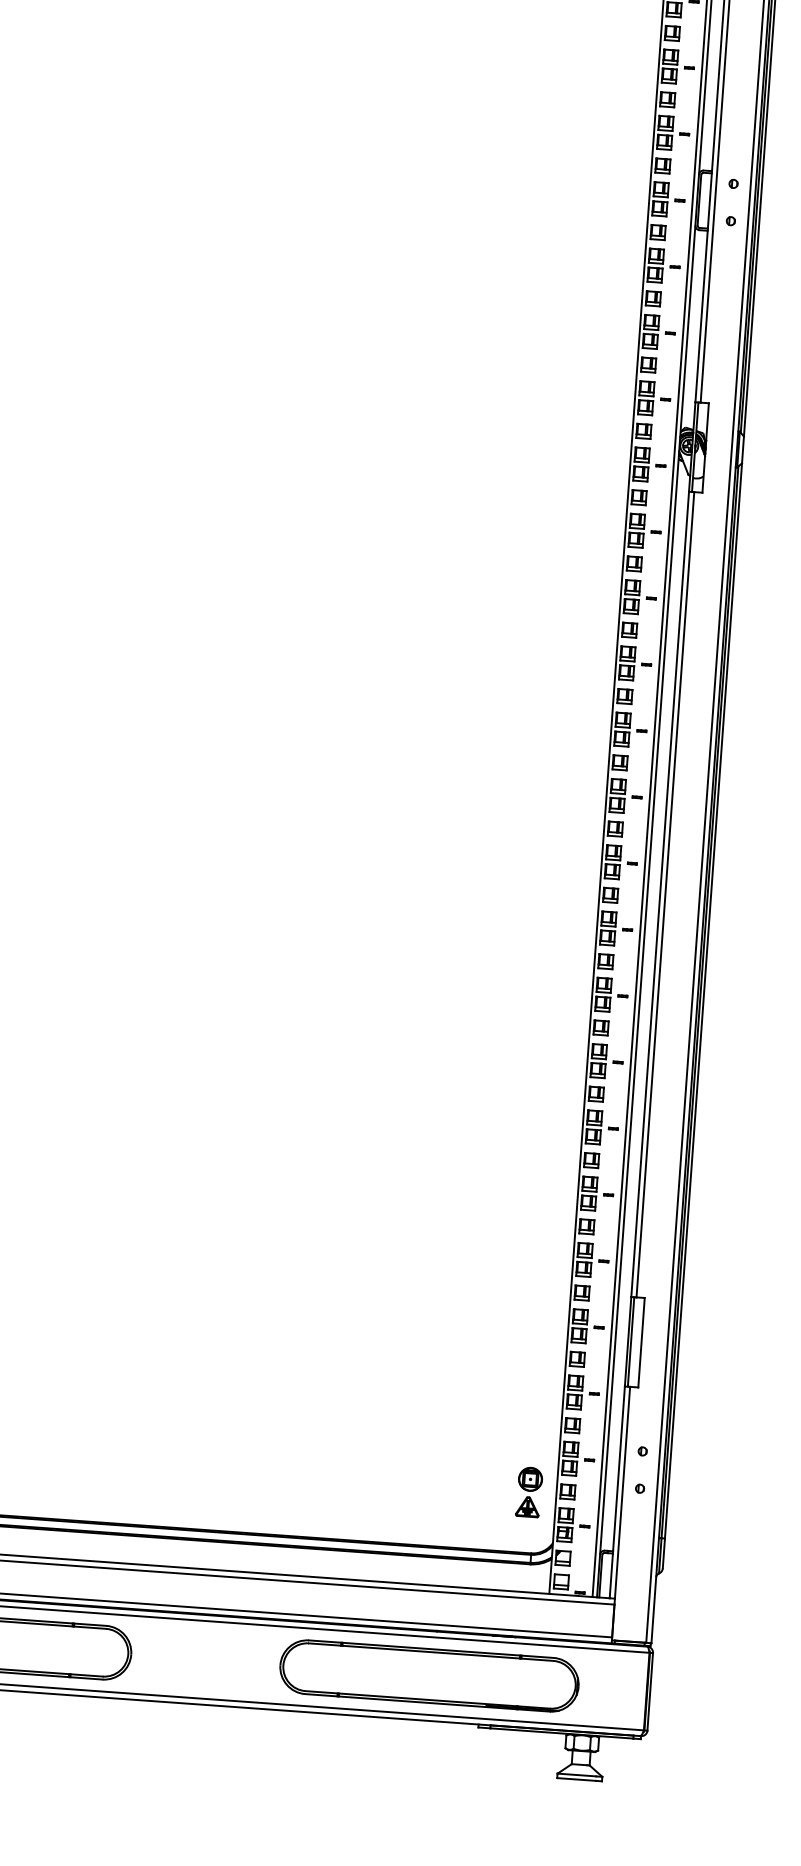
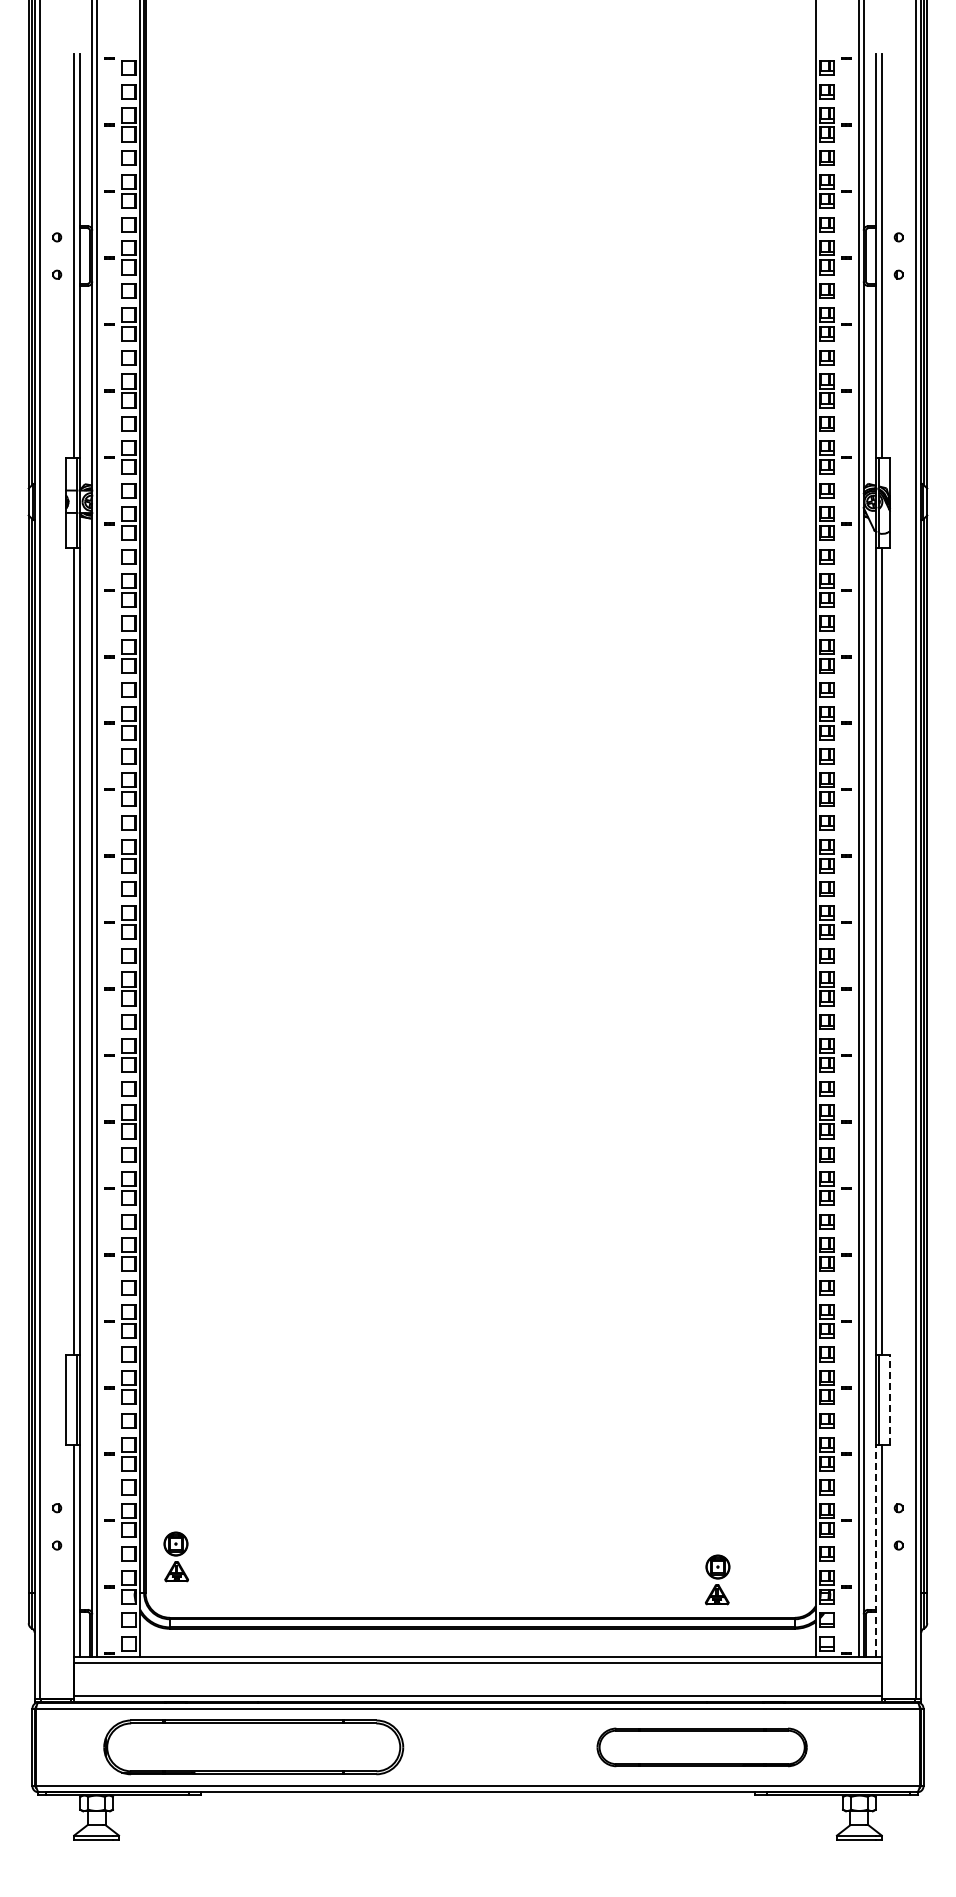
line: (641, 1342) -> (889, 1399), solid -> dashed
part: (529, 1491) -> (717, 1579), moved
line: (617, 1492) -> (876, 1550), solid -> dashed
part: (428, 1676) -> (701, 1747), size x0.7

